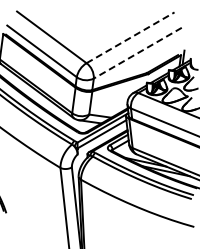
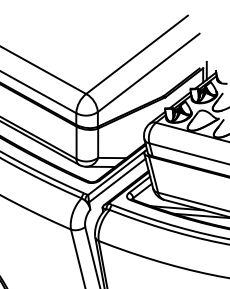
line: (130, 37) -> (136, 54), dashed -> solid
line: (137, 53) -> (148, 73), dashed -> solid

